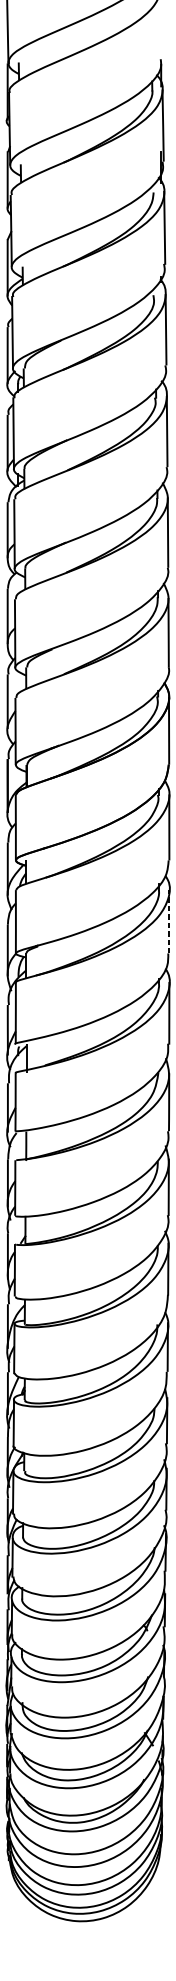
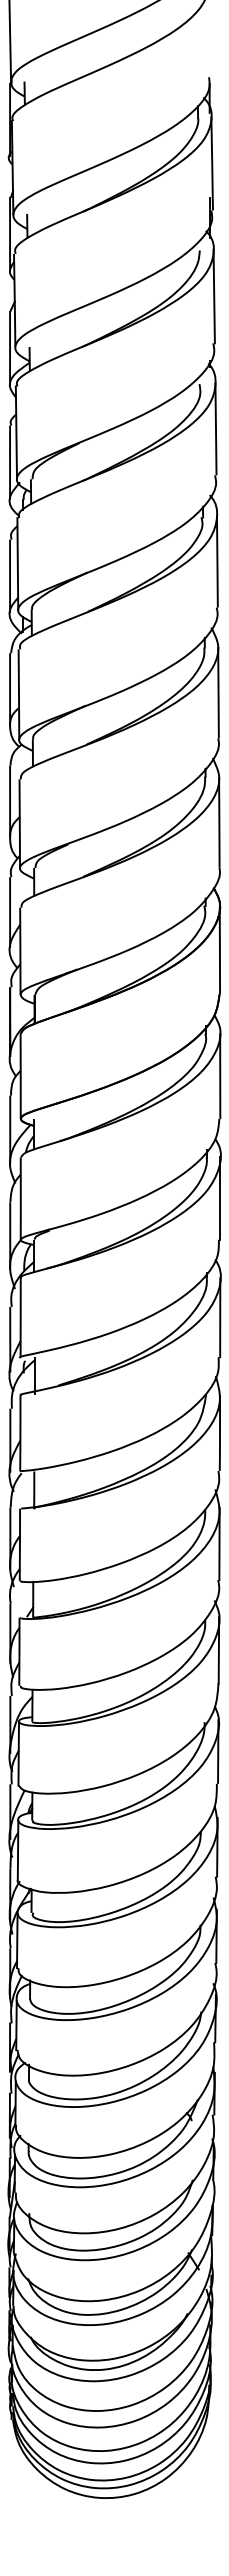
line: (169, 920) -> (220, 1197), dashed -> solid

